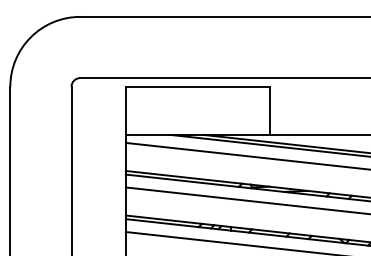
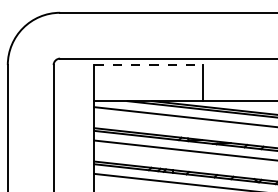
line: (198, 87) -> (148, 65), solid -> dashed

